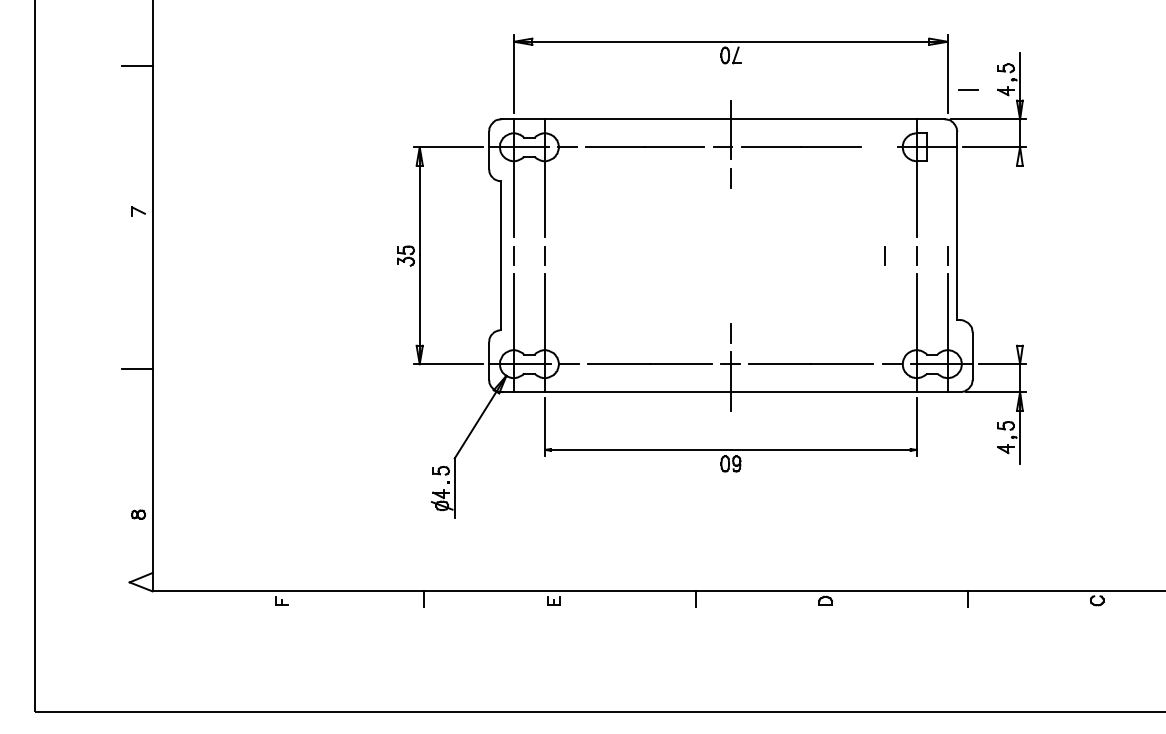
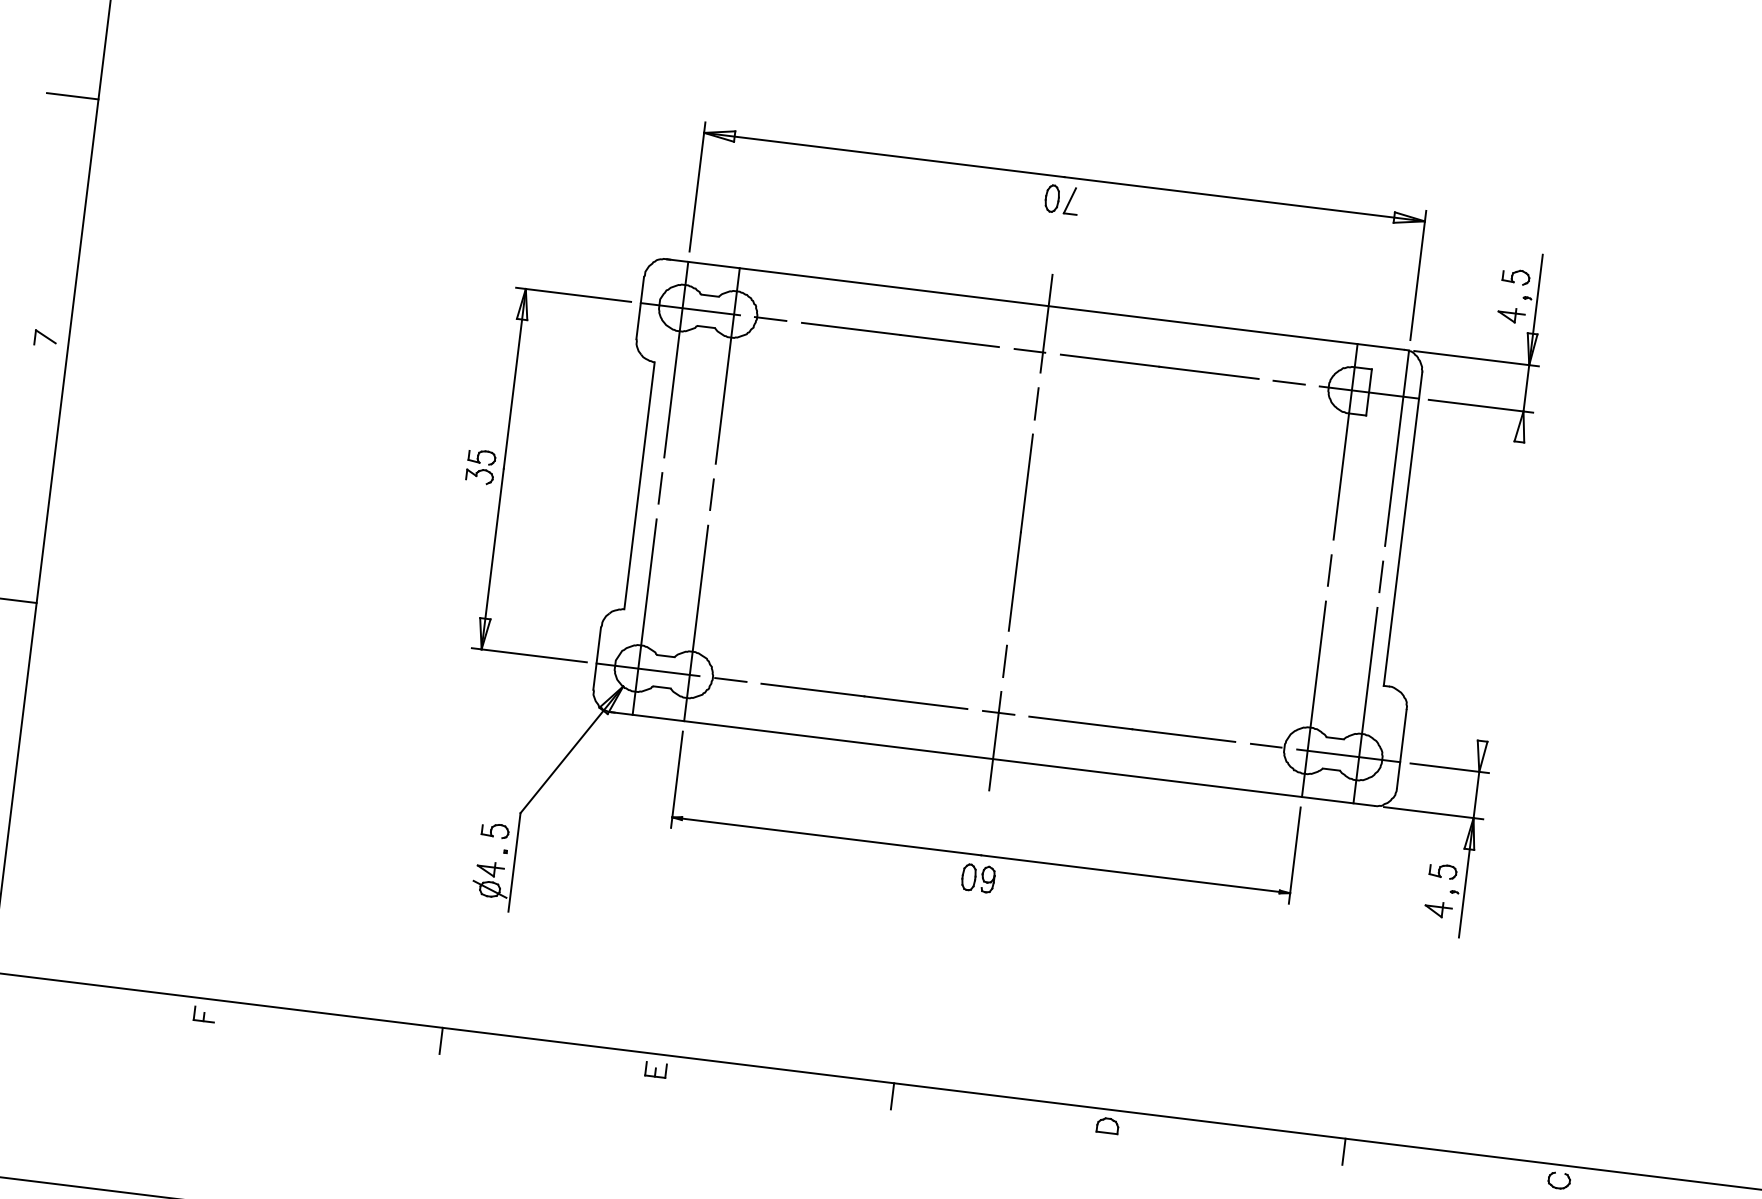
line: (968, 89) -> (1290, 381), moved
line: (947, 178) -> (1396, 448), added
line: (730, 255) -> (1020, 532), added
line: (884, 255) -> (1276, 563), removed

